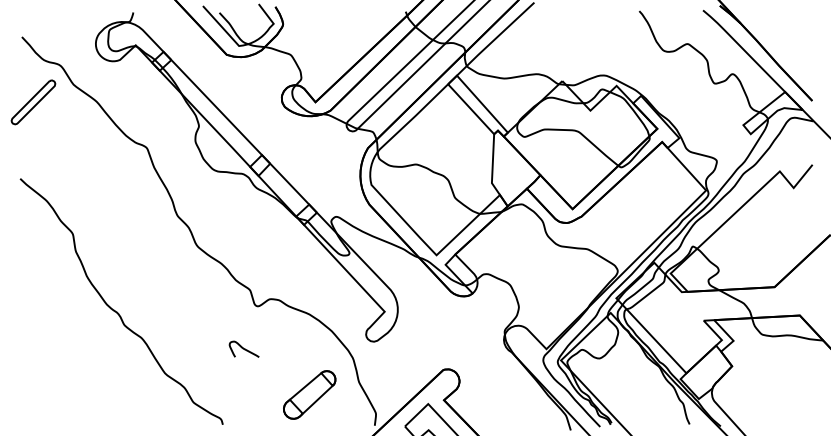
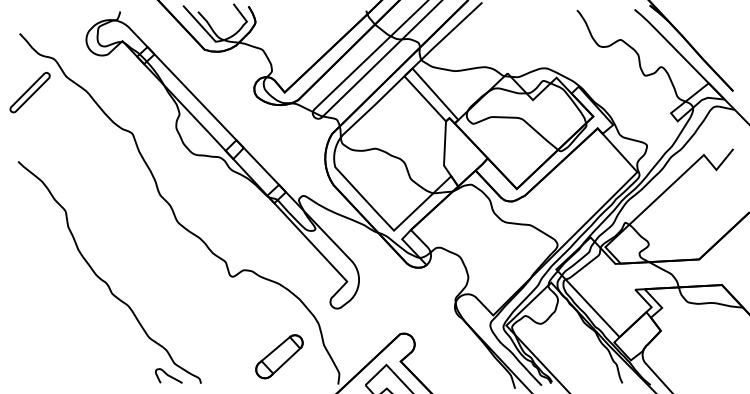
curve: (243, 348) -> (168, 375), moved

